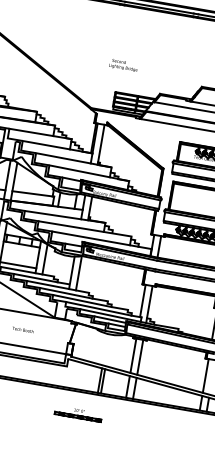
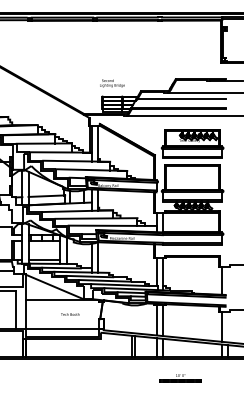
text: (123, 65) -> (112, 83), moved
text: (23, 330) -> (70, 314), moved
part: (78, 414) -> (180, 378), moved

